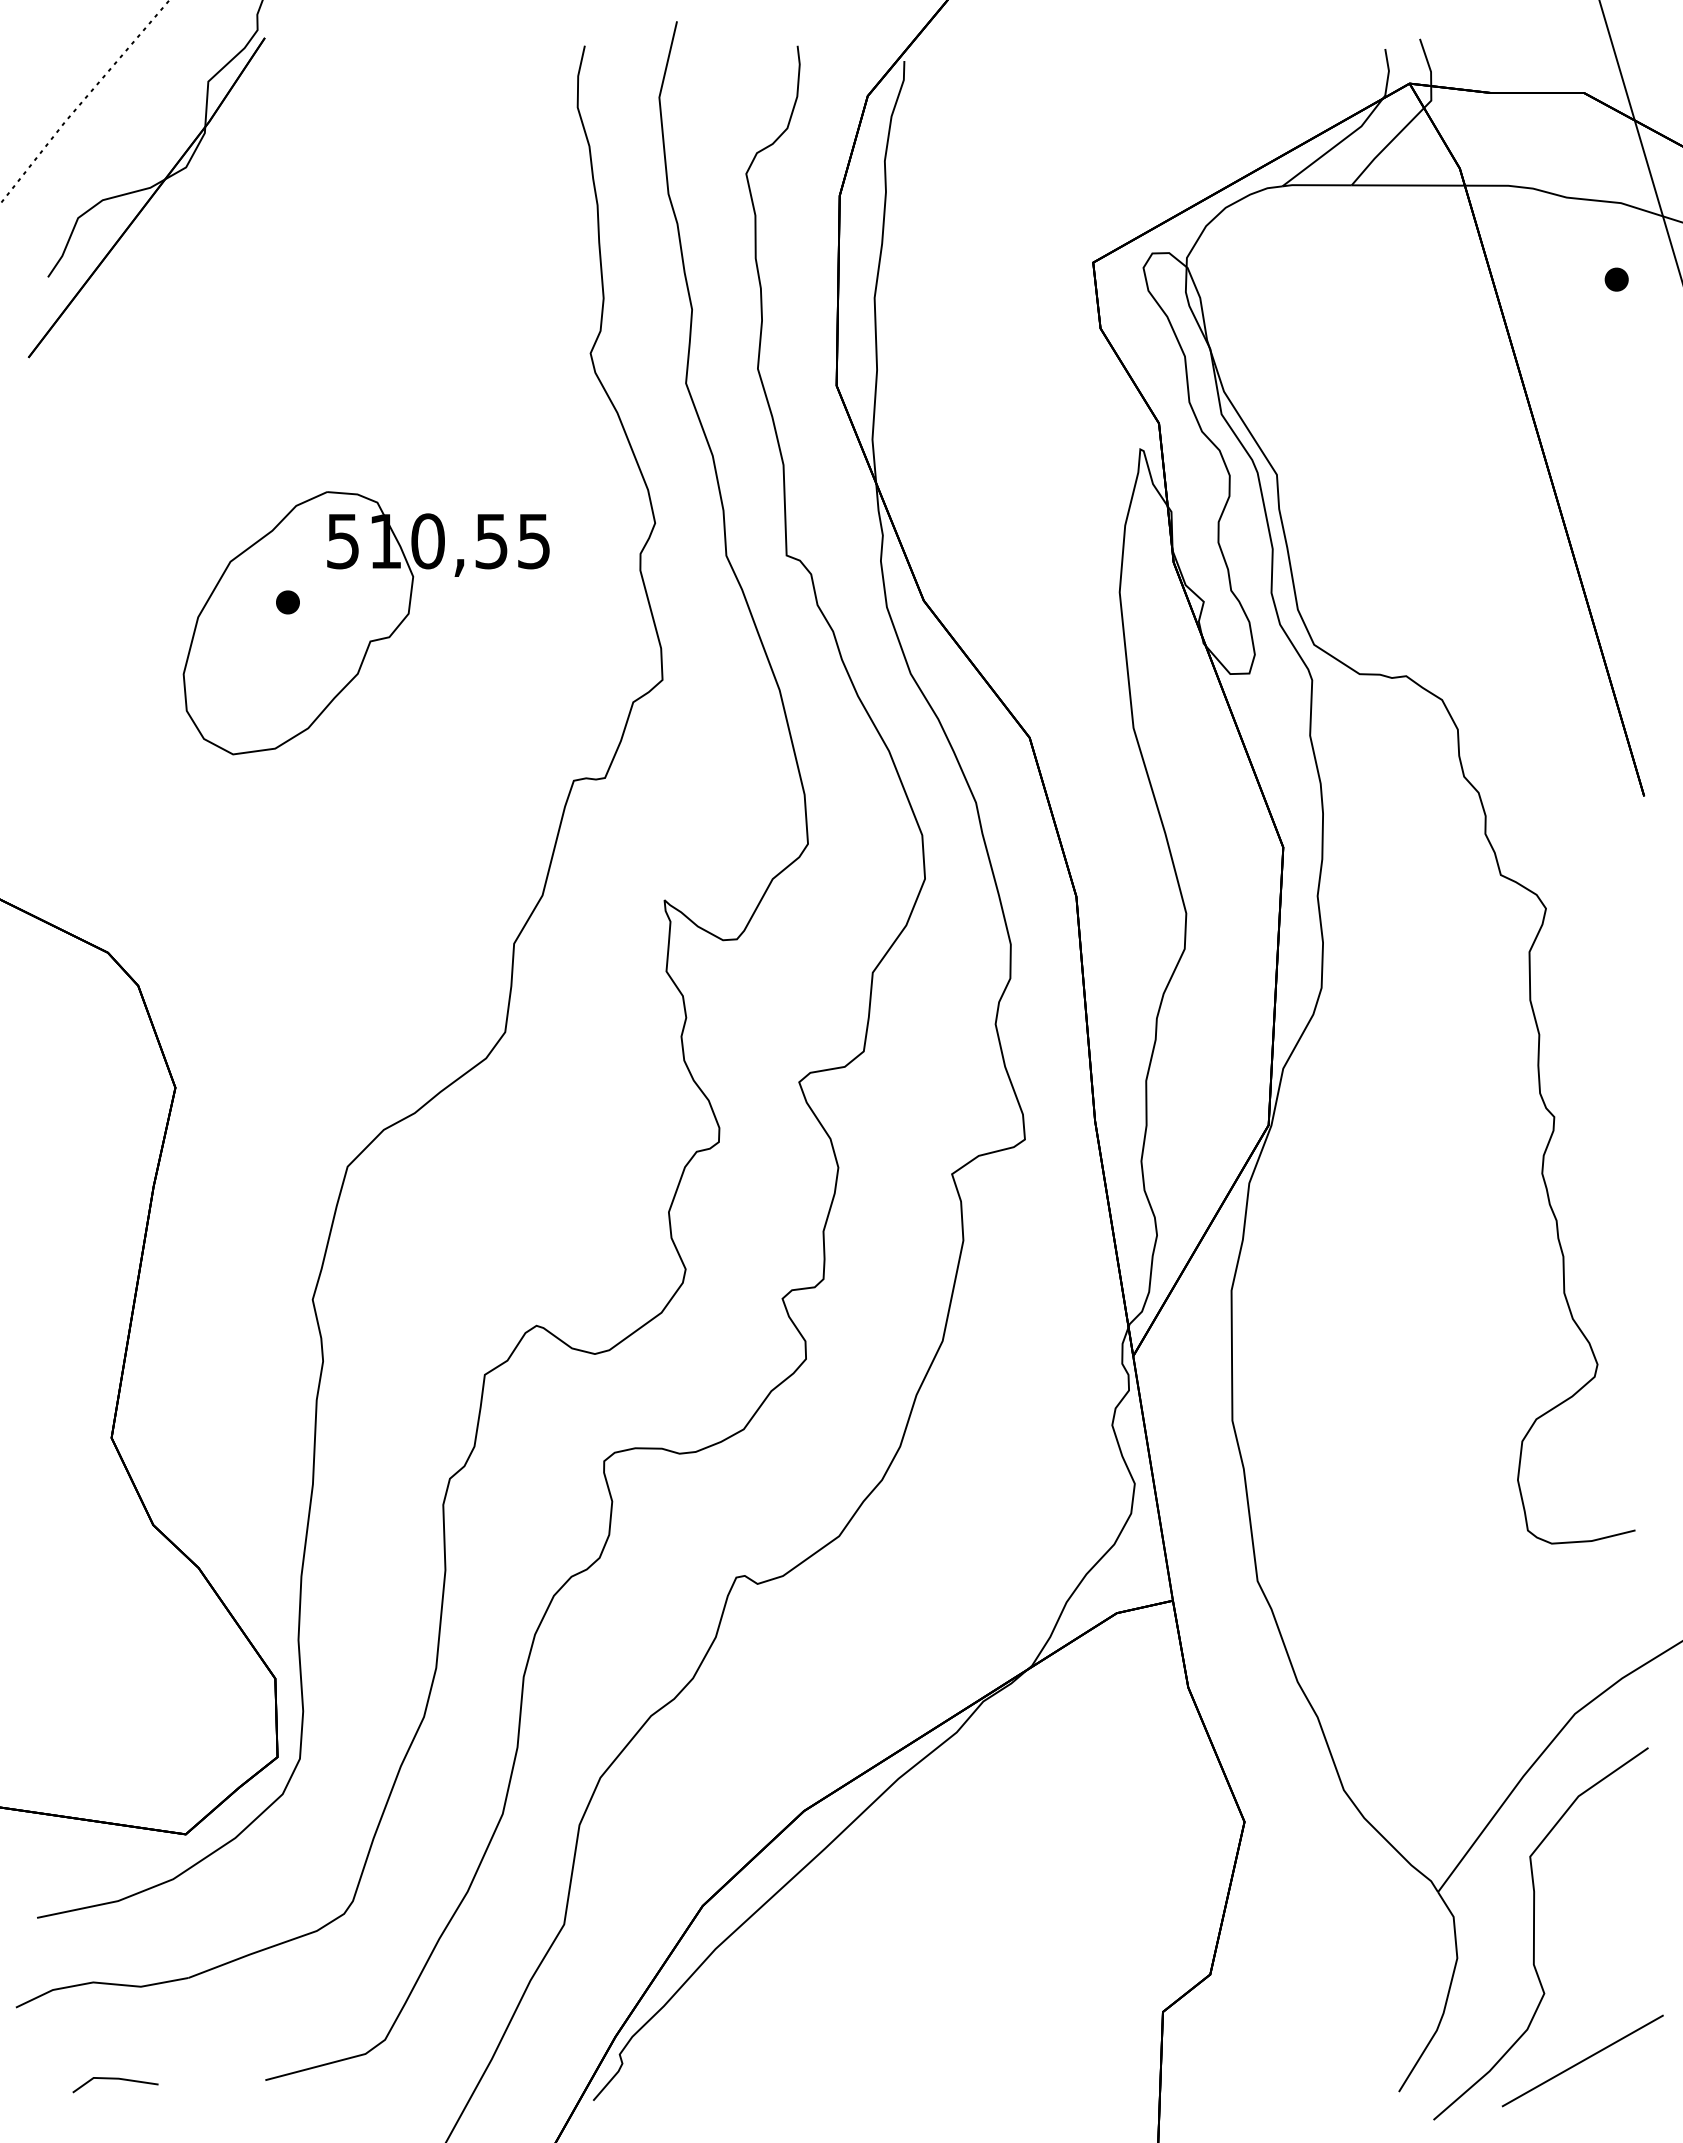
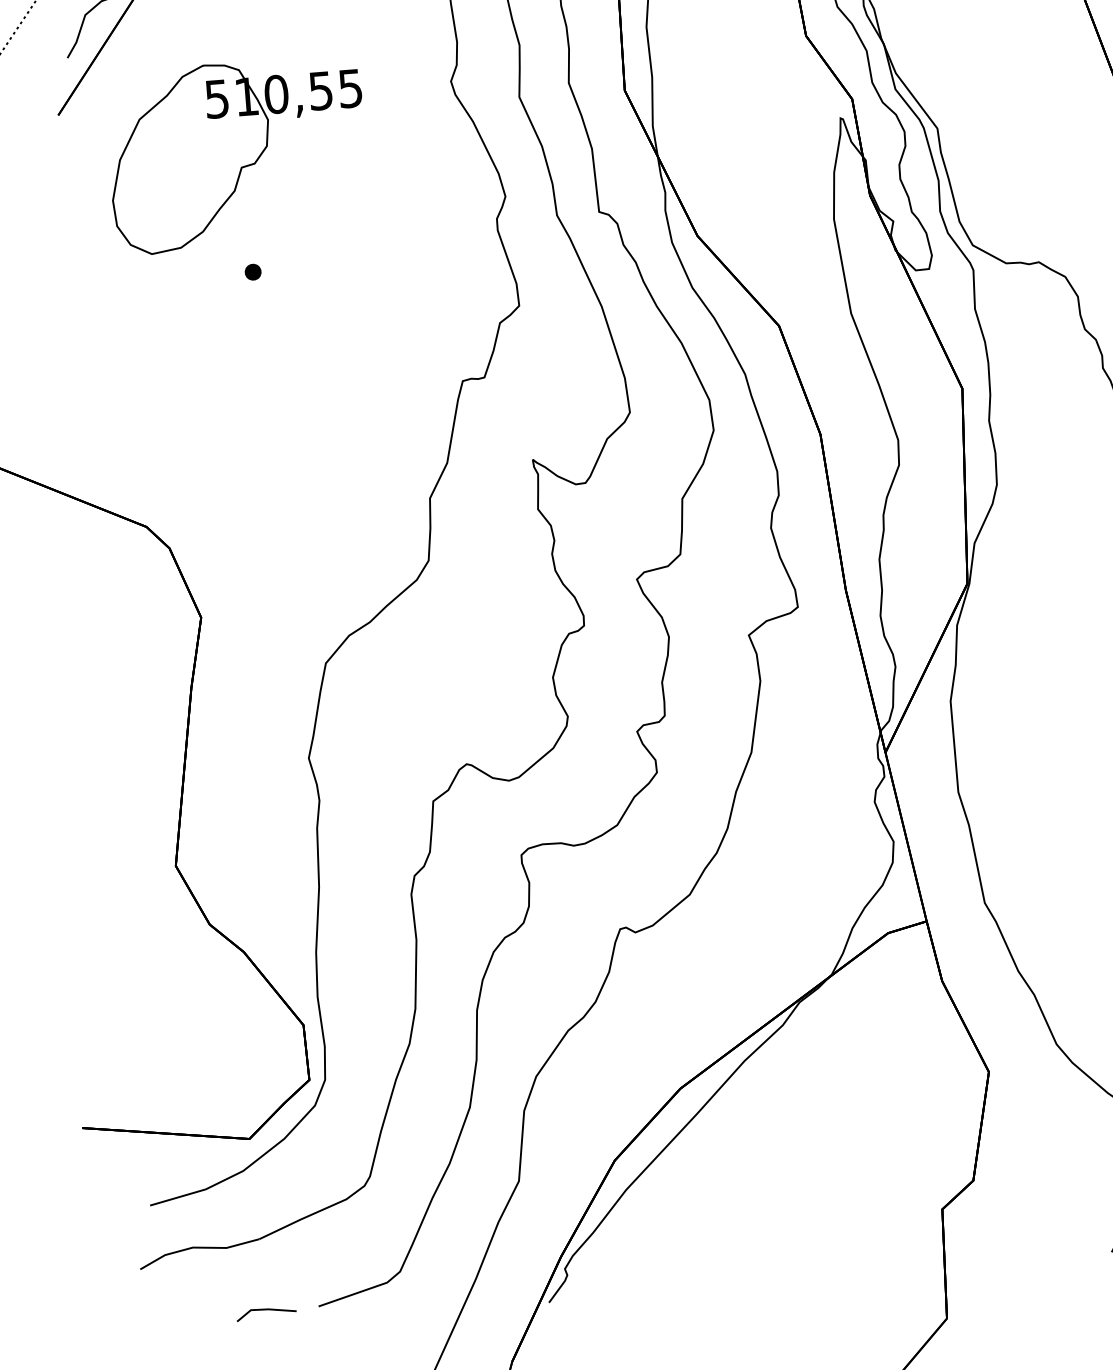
part: (365, 623) -> (237, 155), moved
line: (115, 2079) -> (266, 1310), moved

